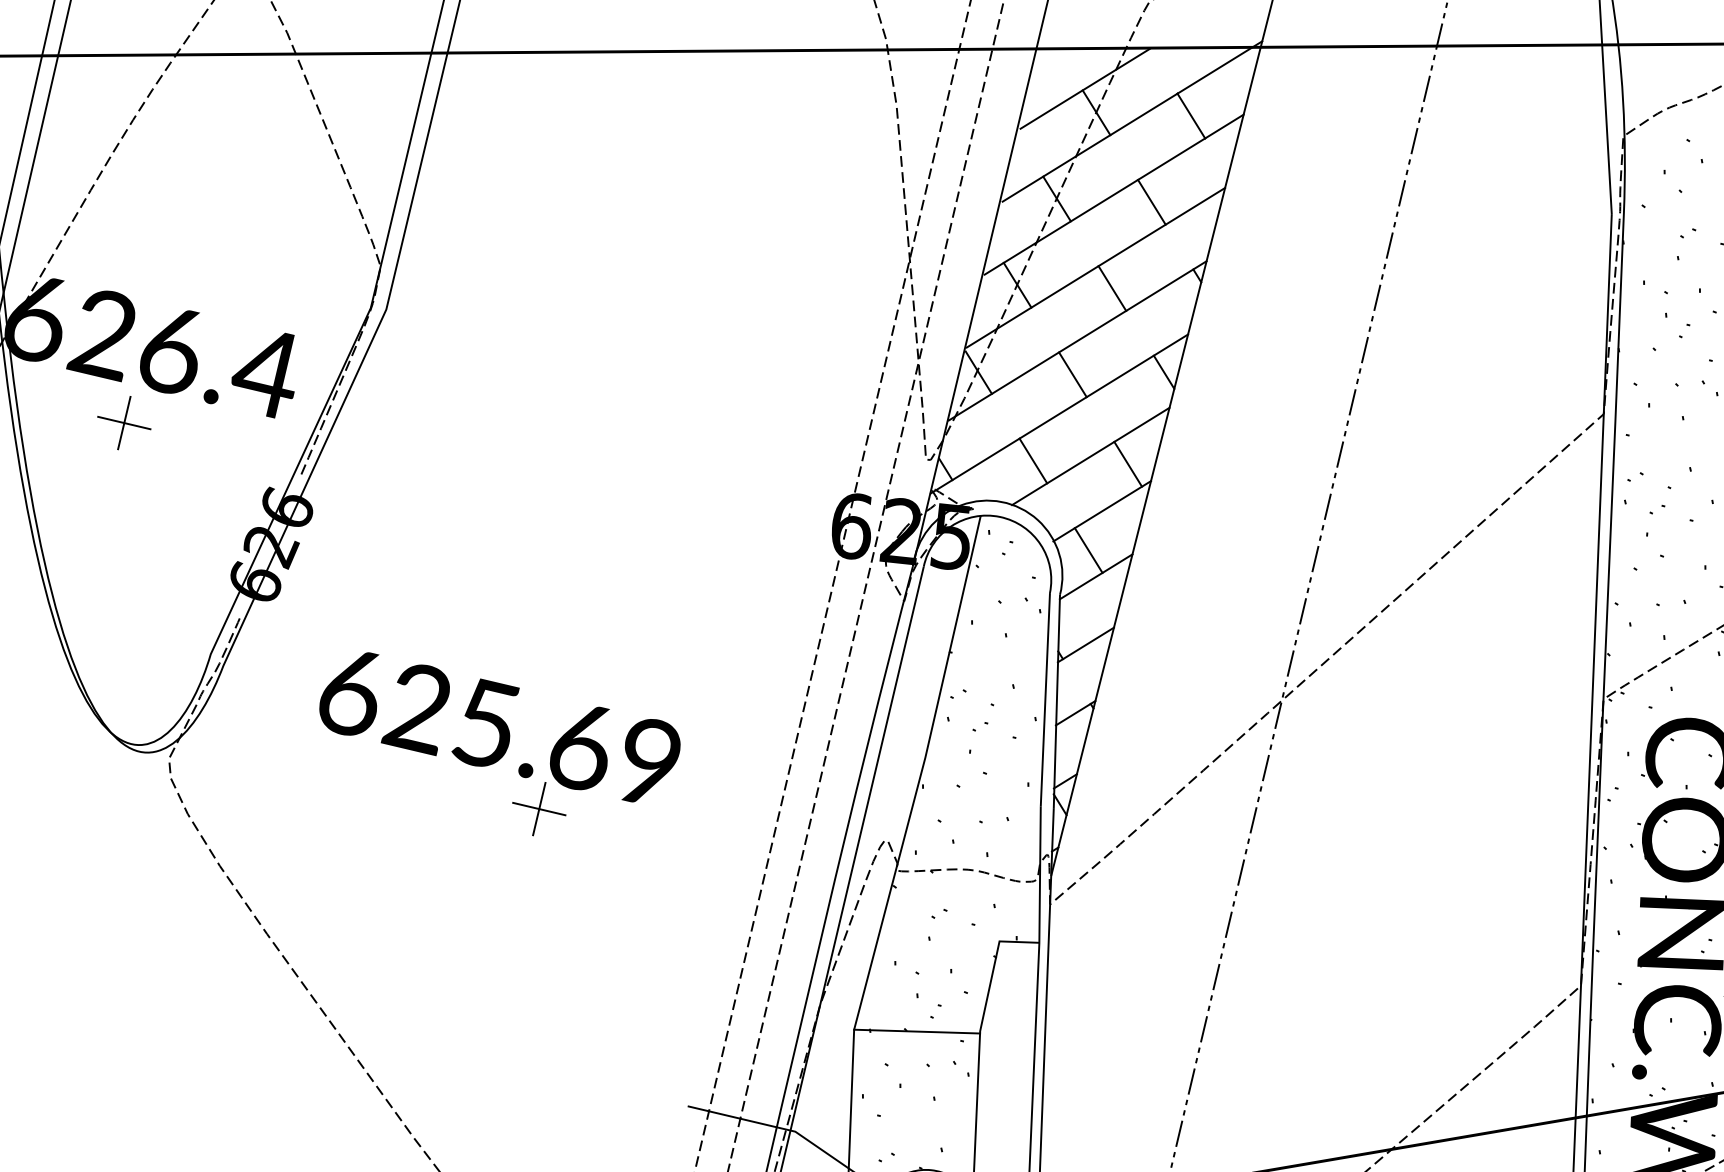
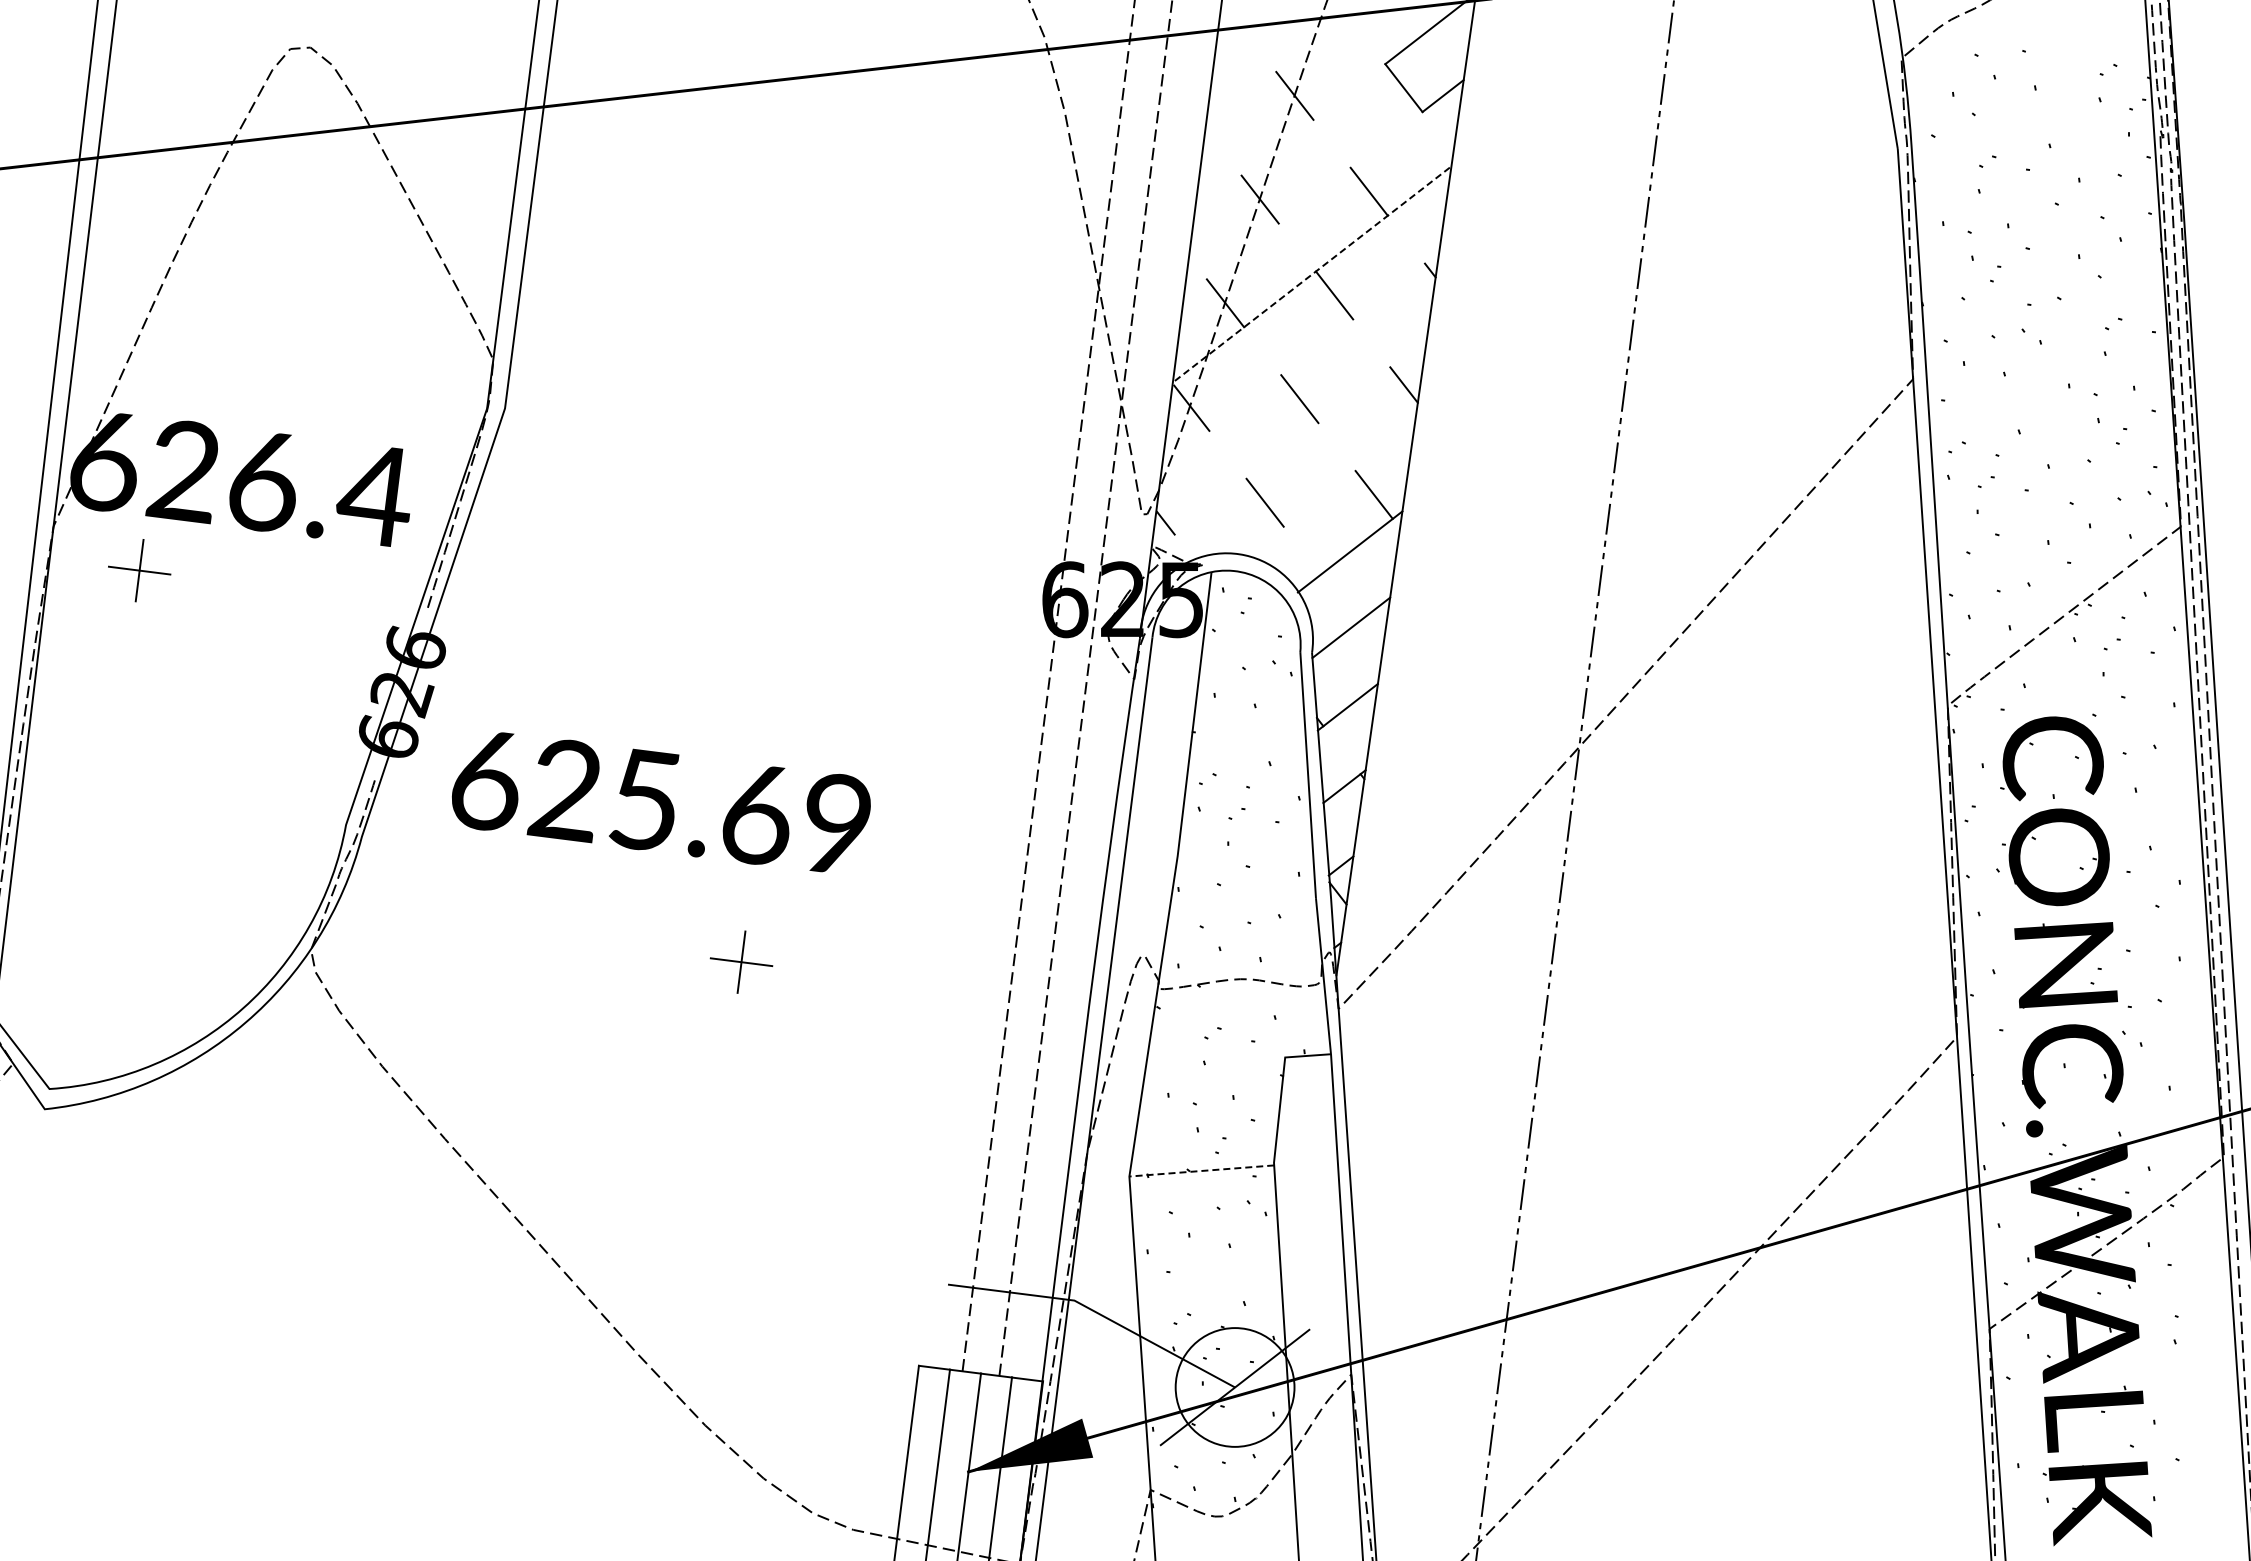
line: (1084, 88) -> (1278, 69), removed
line: (1089, 147) -> (1291, 136), removed
line: (1094, 206) -> (1304, 203), removed
line: (1096, 267) -> (1313, 273), solid -> dashed
line: (1077, 340) -> (1301, 359), removed
line: (1058, 413) -> (1288, 445), removed
part: (124, 422) -> (139, 570), moved
line: (1090, 456) -> (1330, 490), removed
line: (1088, 550) -> (1339, 598), removed
text: (500, 727) -> (661, 802), moved
line: (916, 1031) -> (1201, 1170), solid -> dashed

